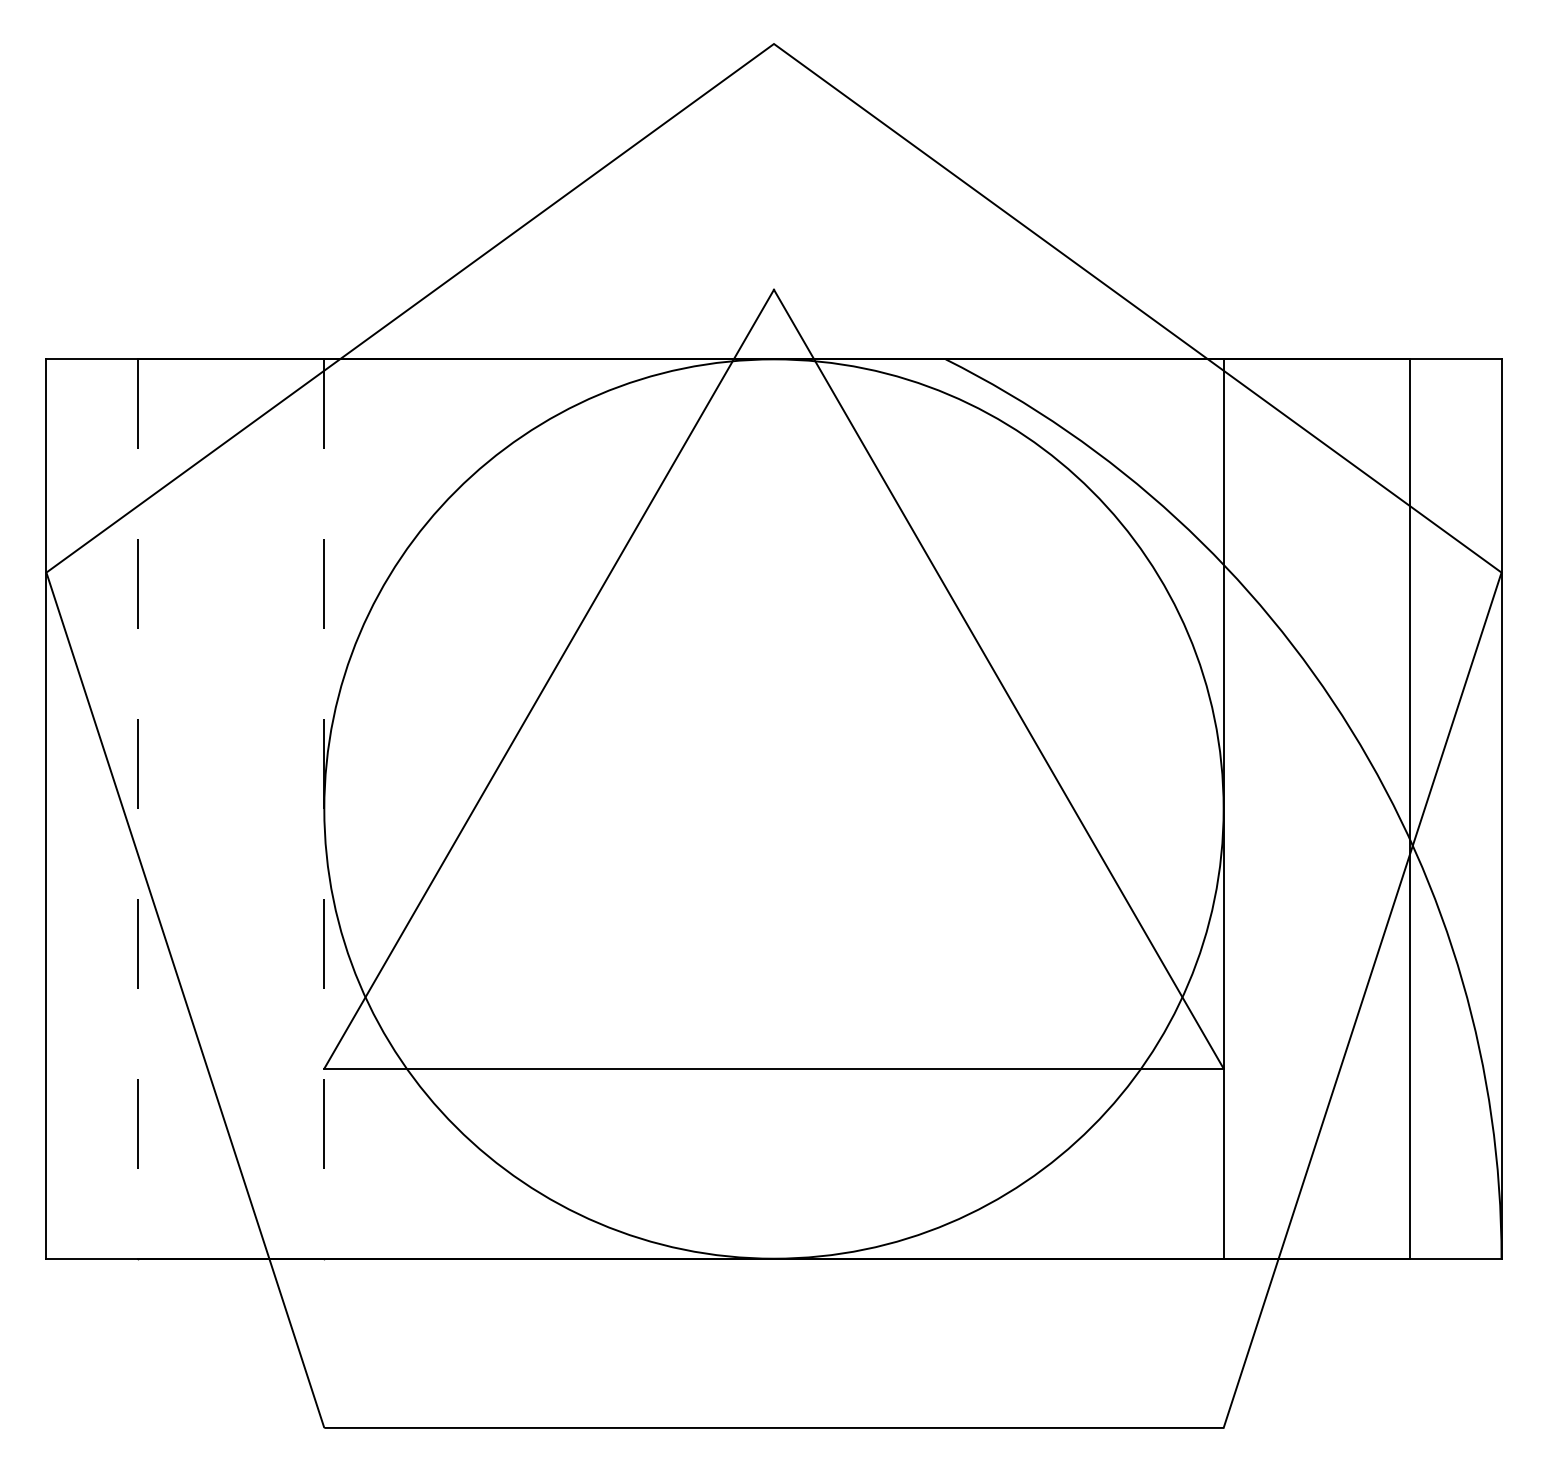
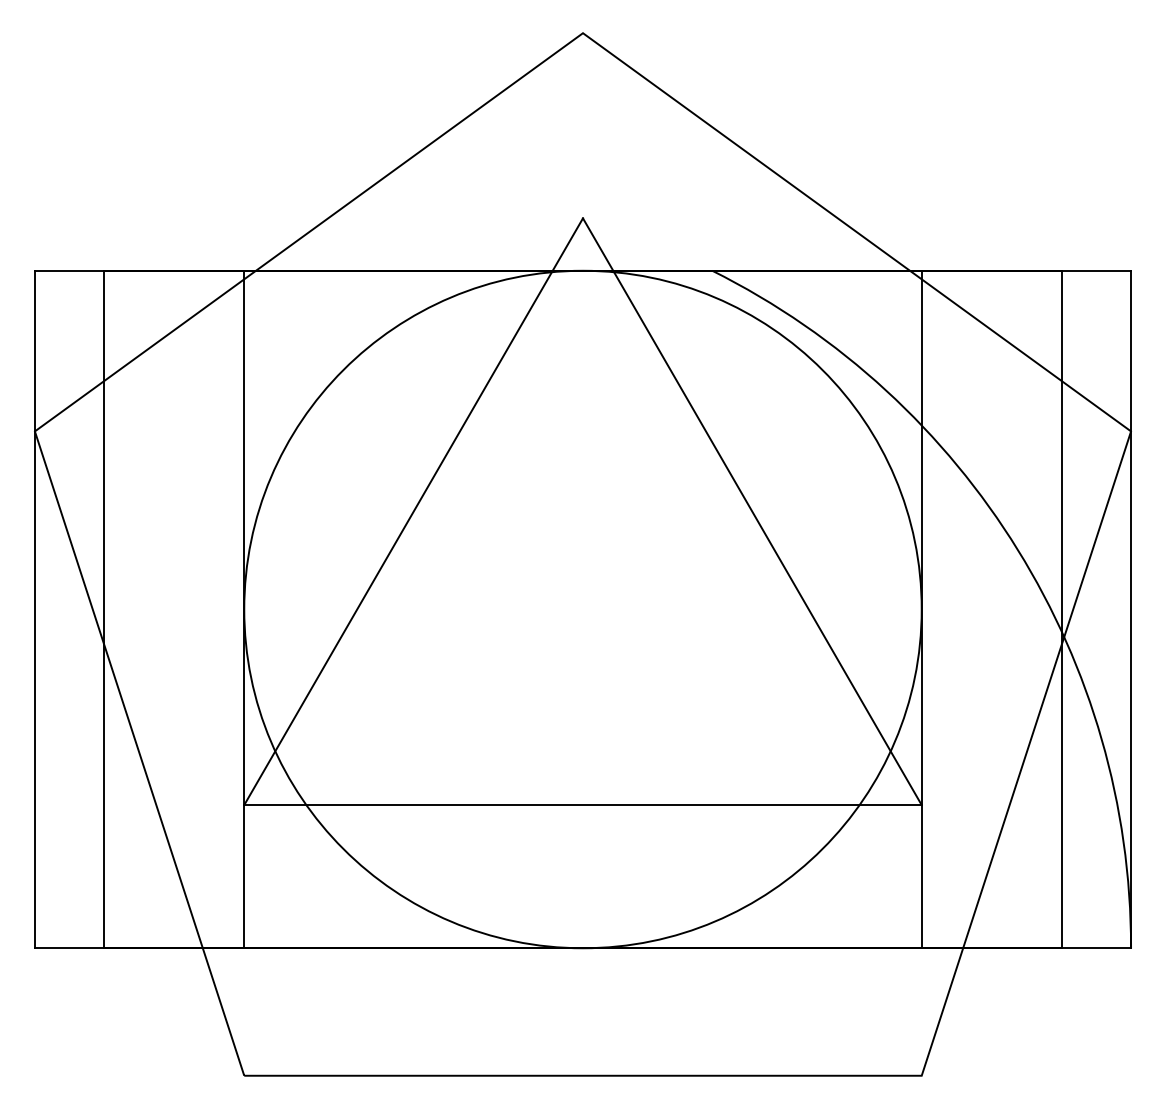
line: (138, 809) -> (104, 609), dashed -> solid
line: (324, 809) -> (244, 609), dashed -> solid

